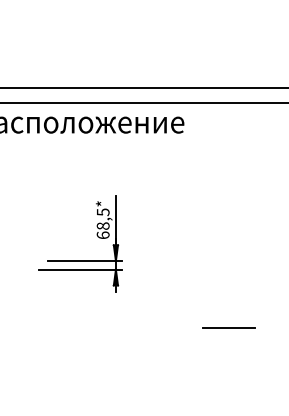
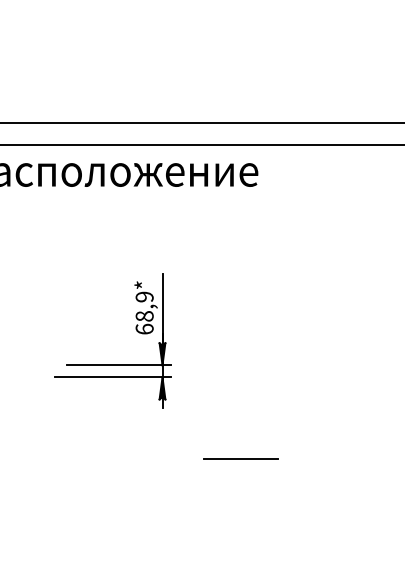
text: (102, 212) -> (143, 297), 68,5* -> 68,9*
line: (228, 327) -> (240, 458), moved

